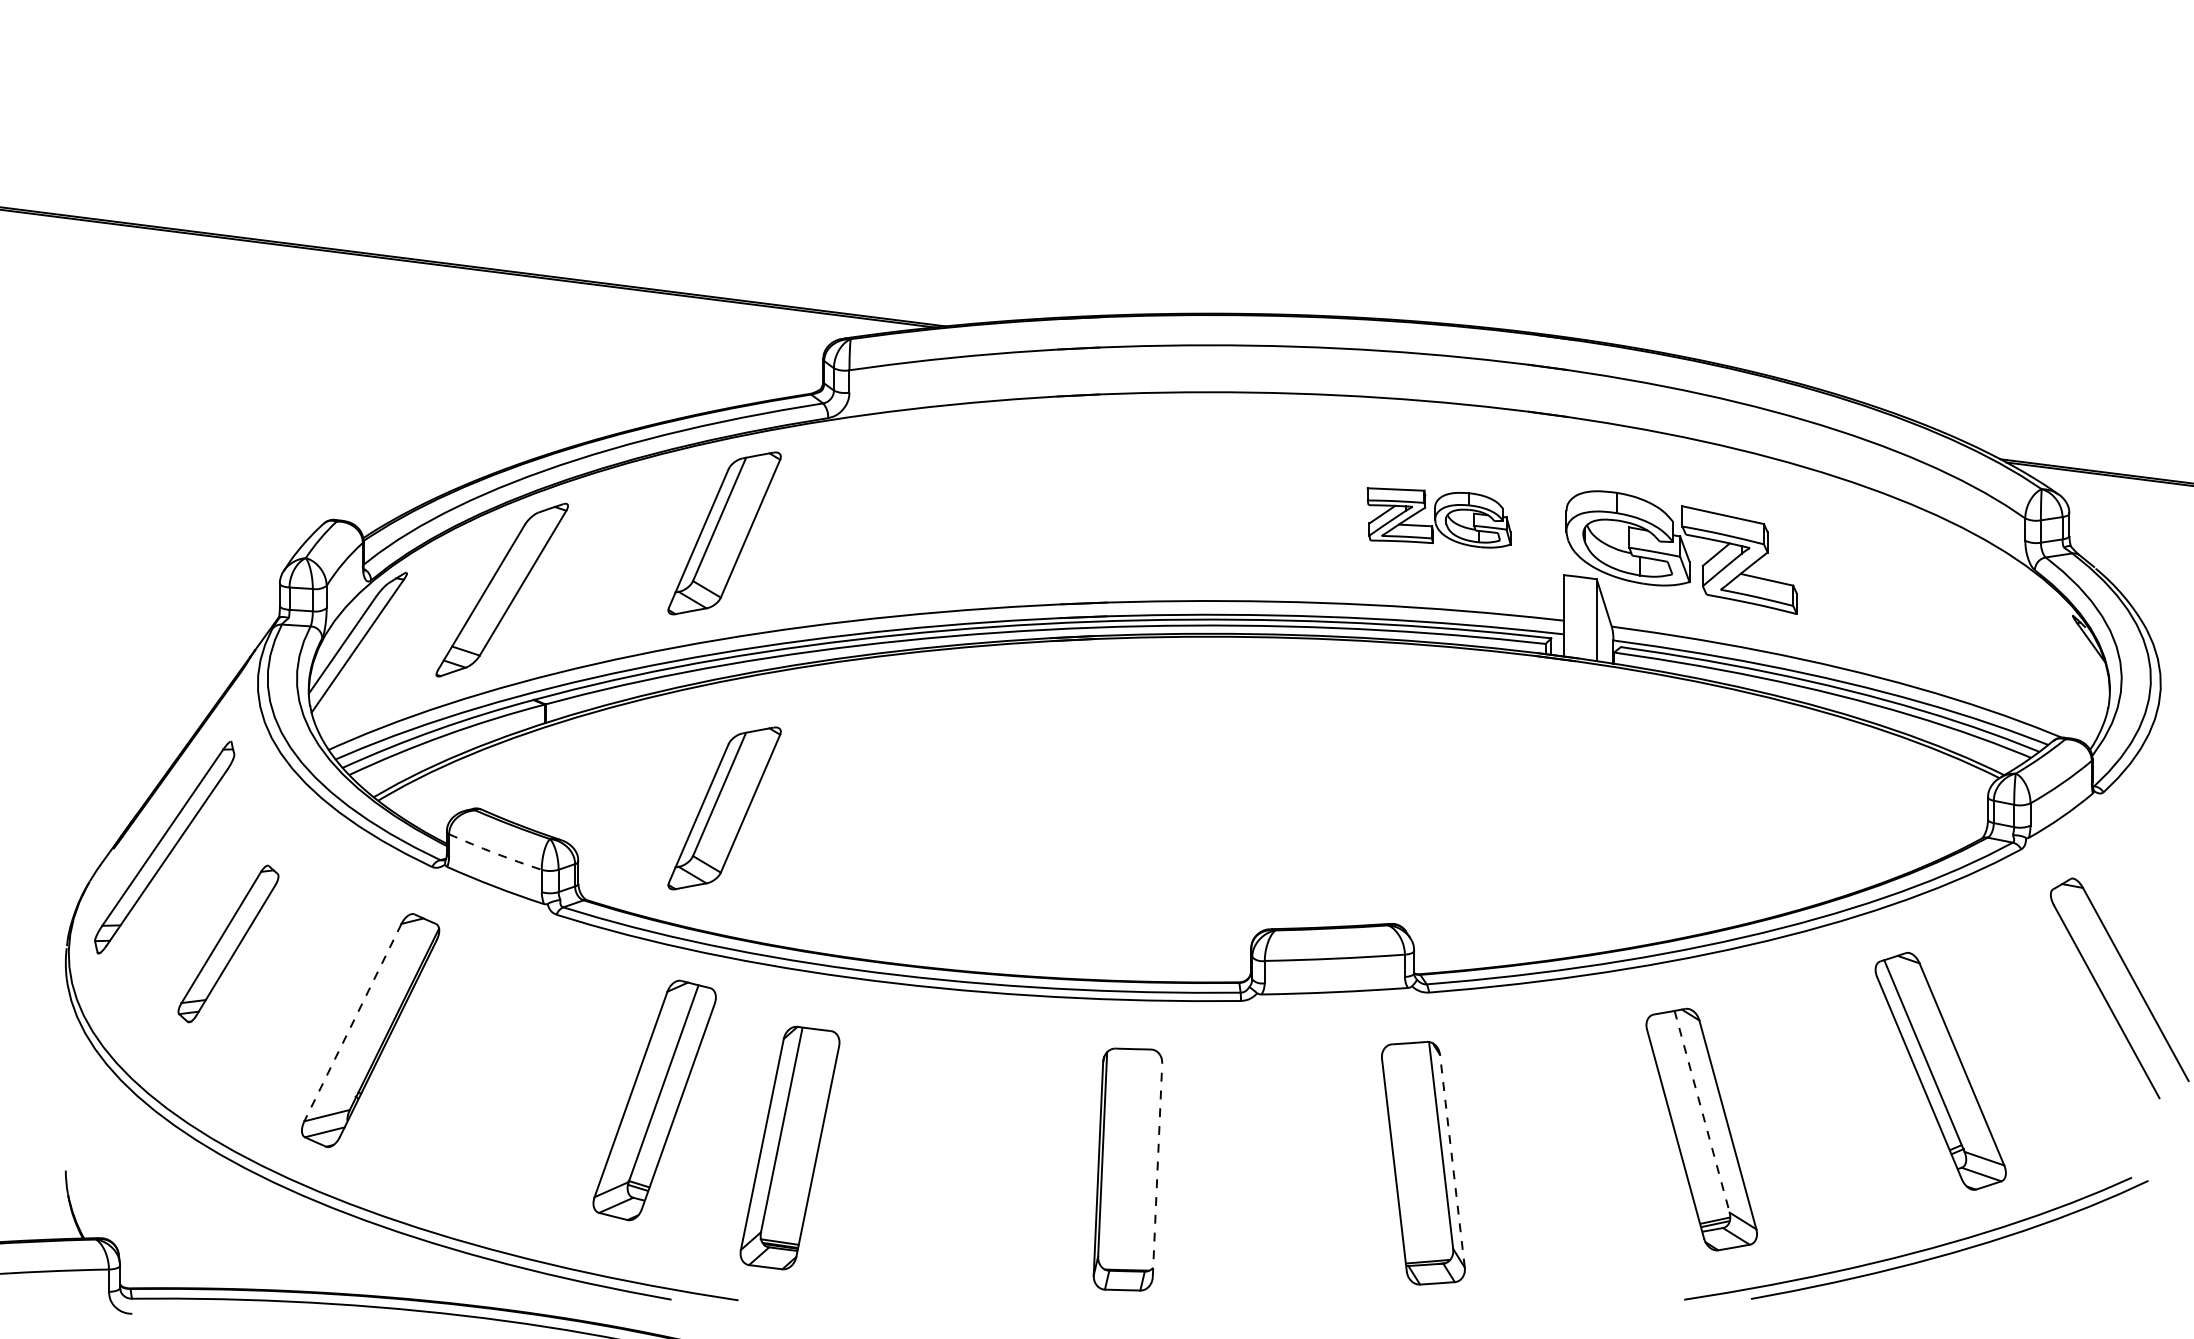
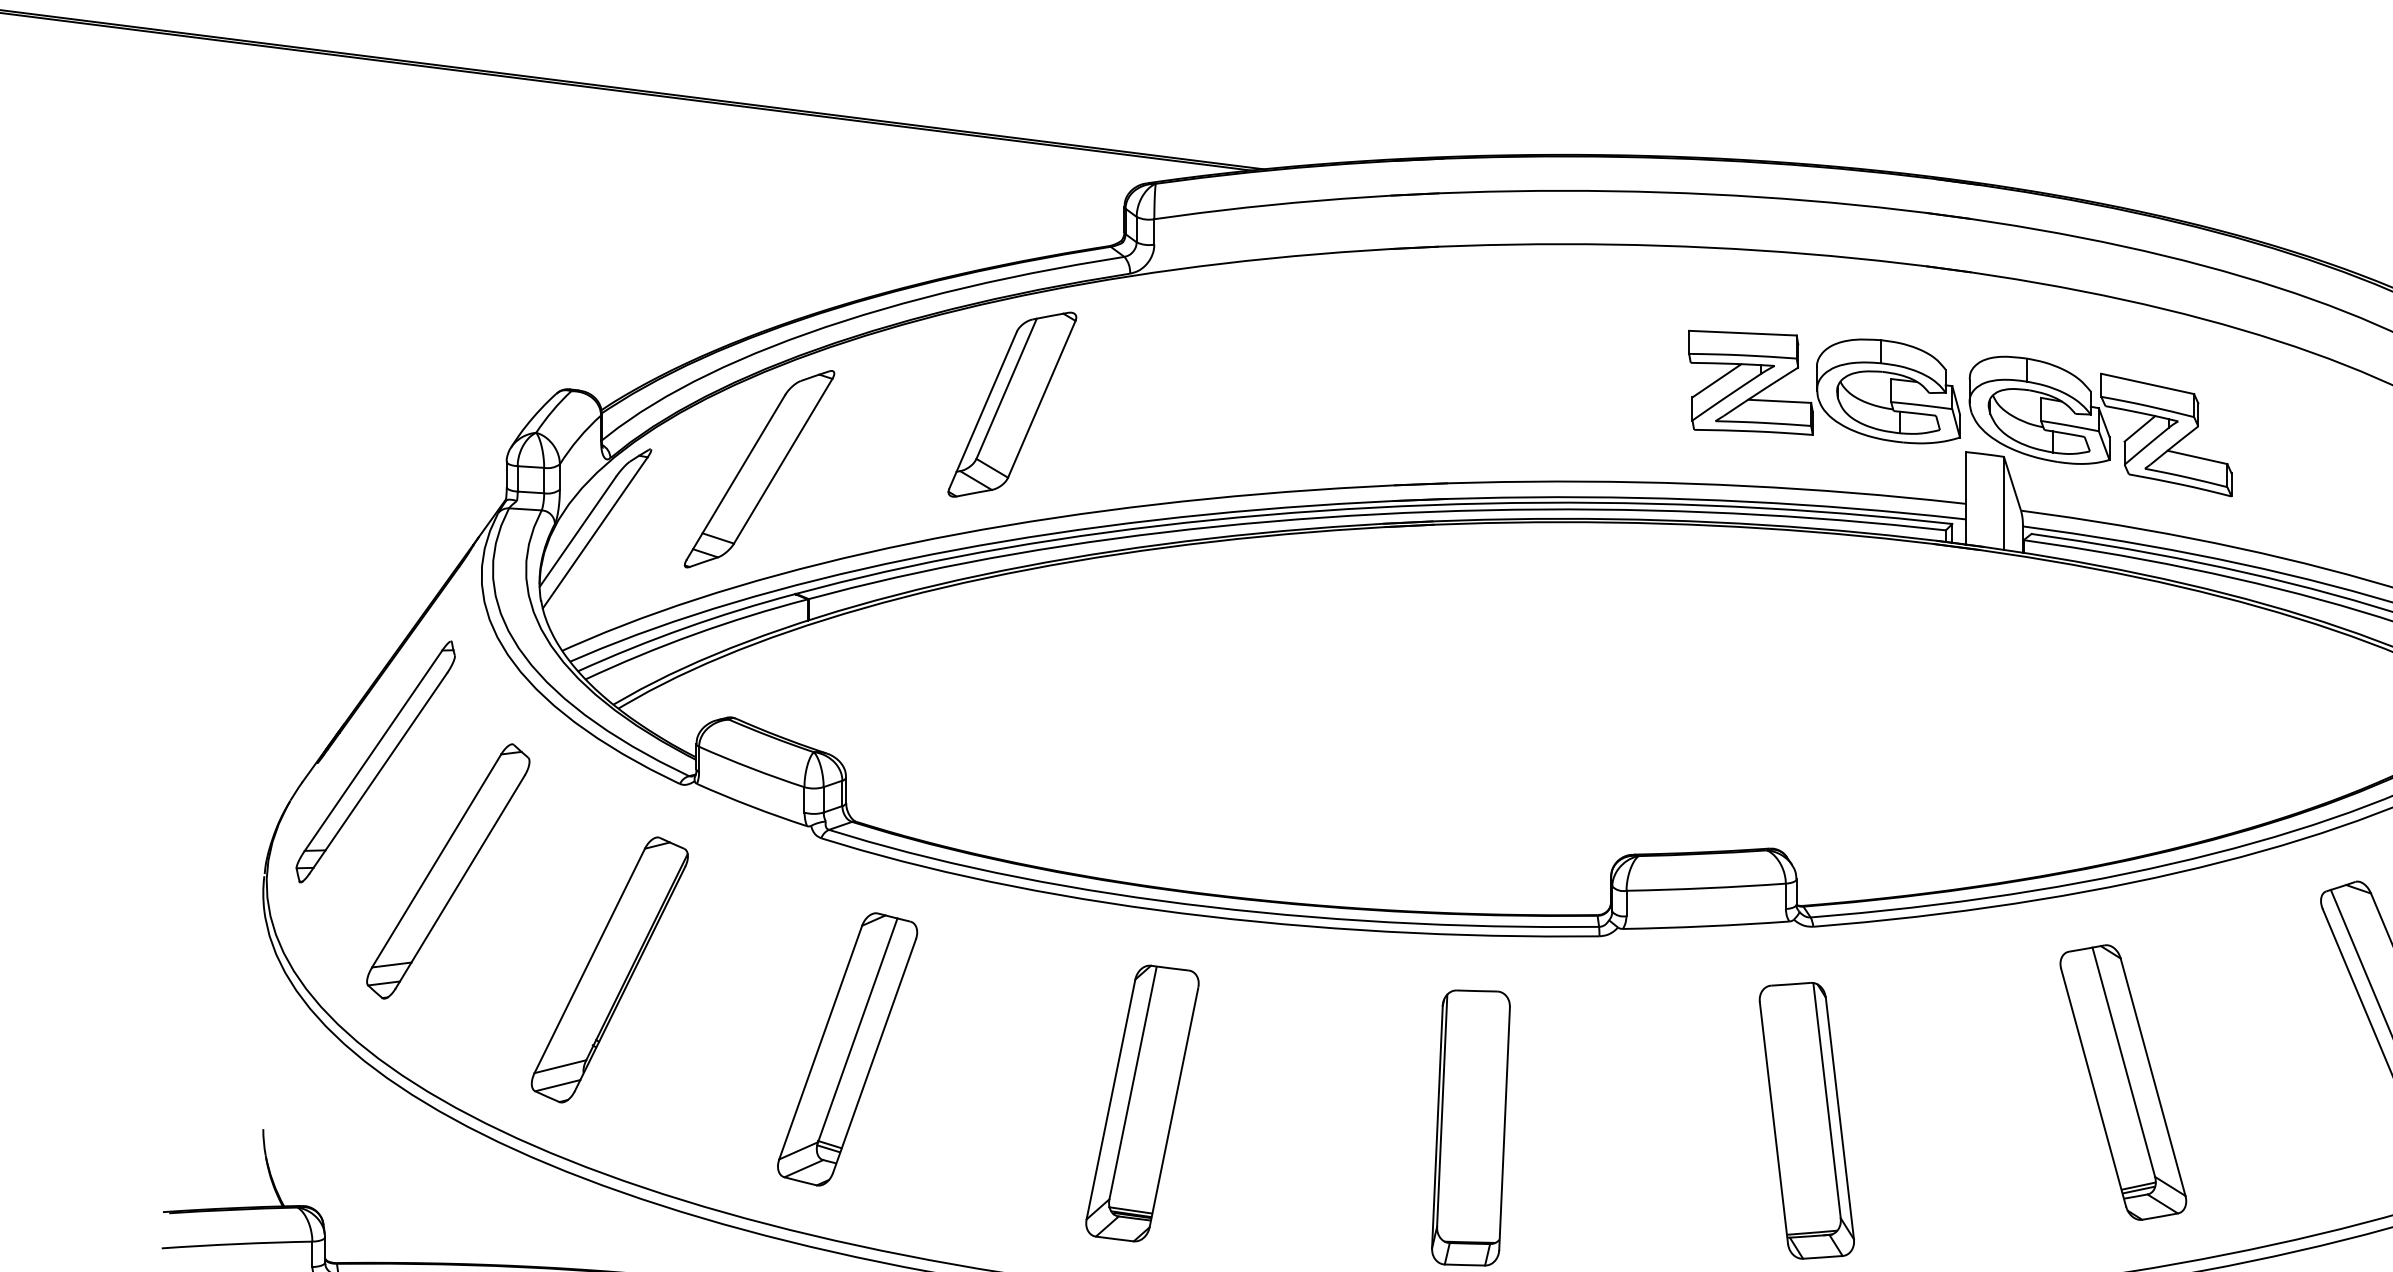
part: (1439, 517) -> (1825, 386), size x1.67
part: (724, 808) -> (1012, 717), removed
arc: (495, 853) -> (751, 768), dashed -> solid
part: (228, 943) -> (448, 870), size x1.43
line: (352, 1022) -> (589, 960), dashed -> solid
part: (654, 1100) -> (847, 1049), moved
line: (1702, 1111) -> (2124, 1061), dashed -> solid
part: (789, 1147) -> (1141, 1102), moved
line: (1452, 1160) -> (1839, 1117), dashed -> solid
line: (1157, 1170) -> (1504, 1129), dashed -> solid

